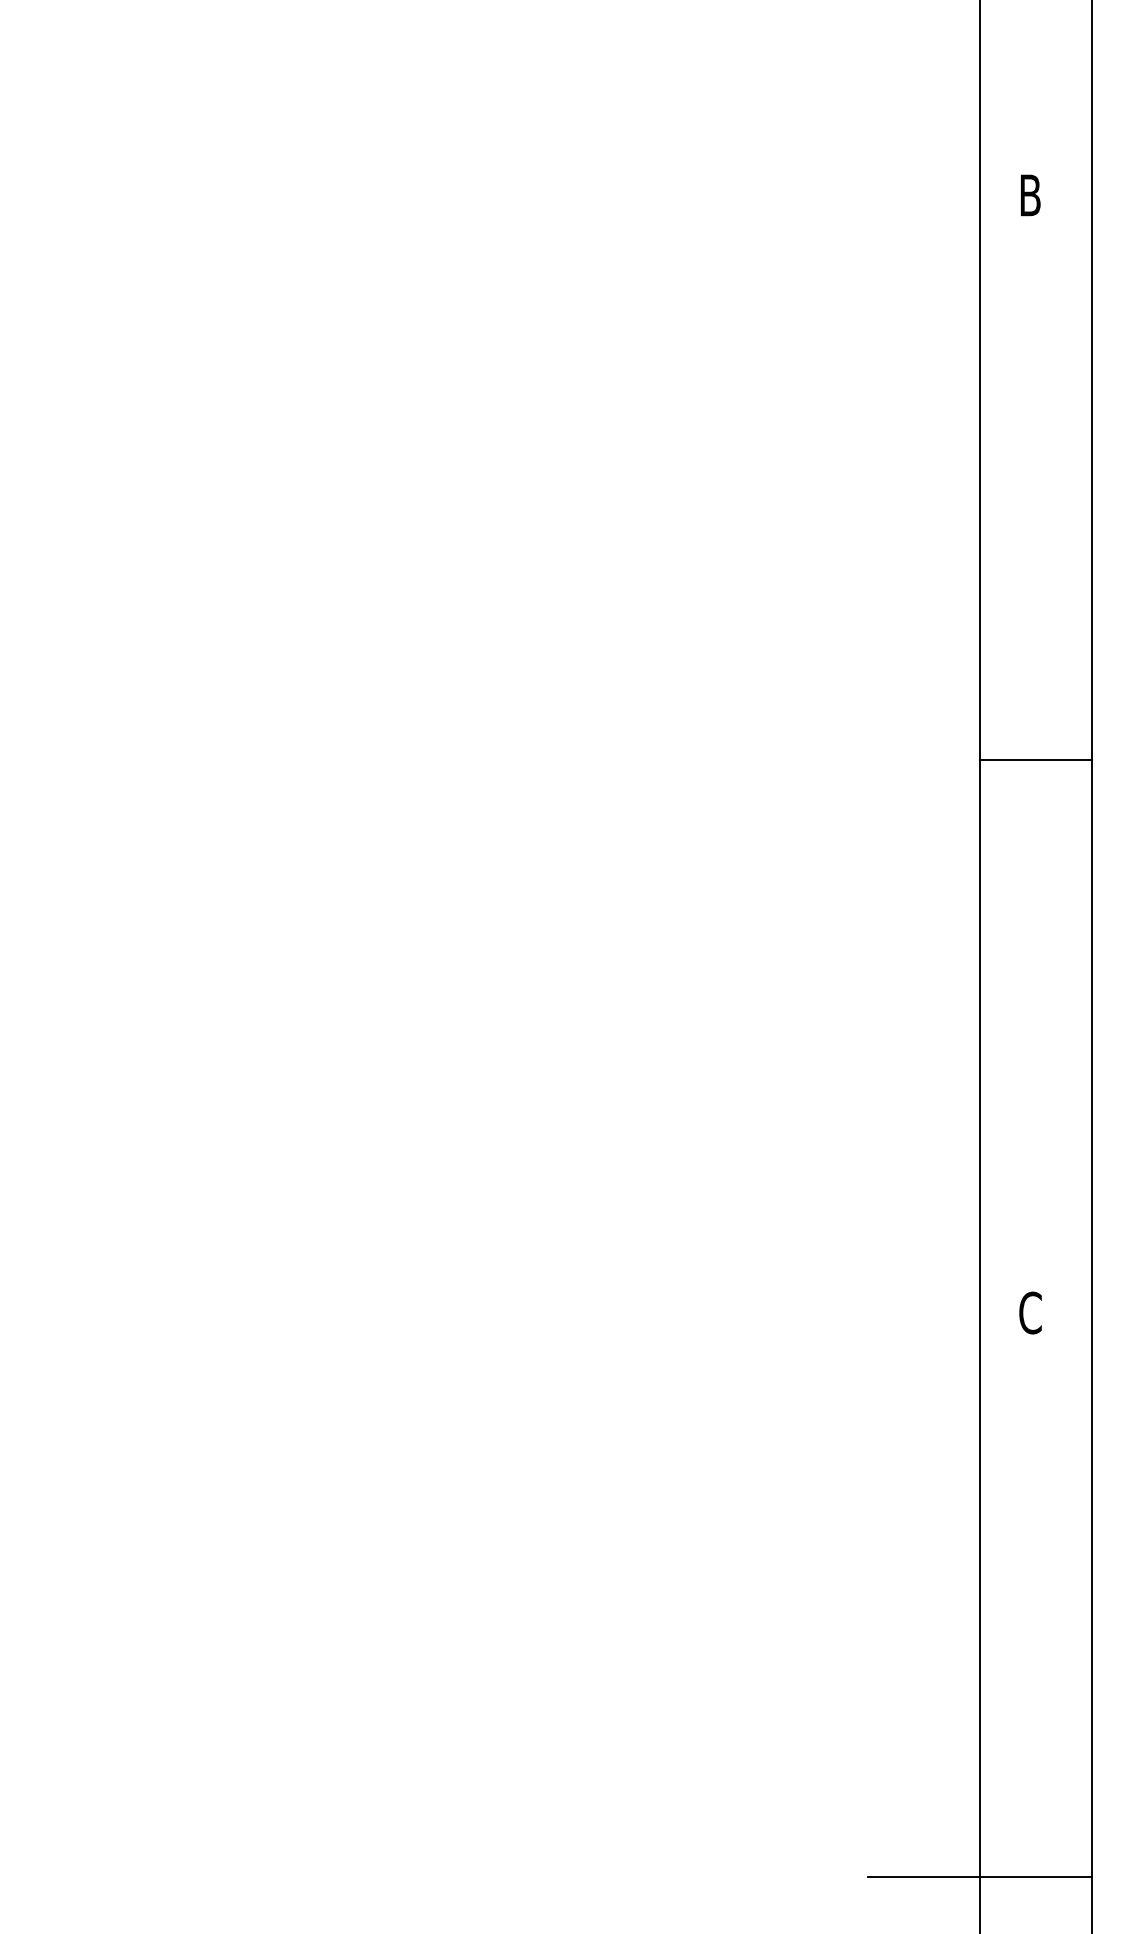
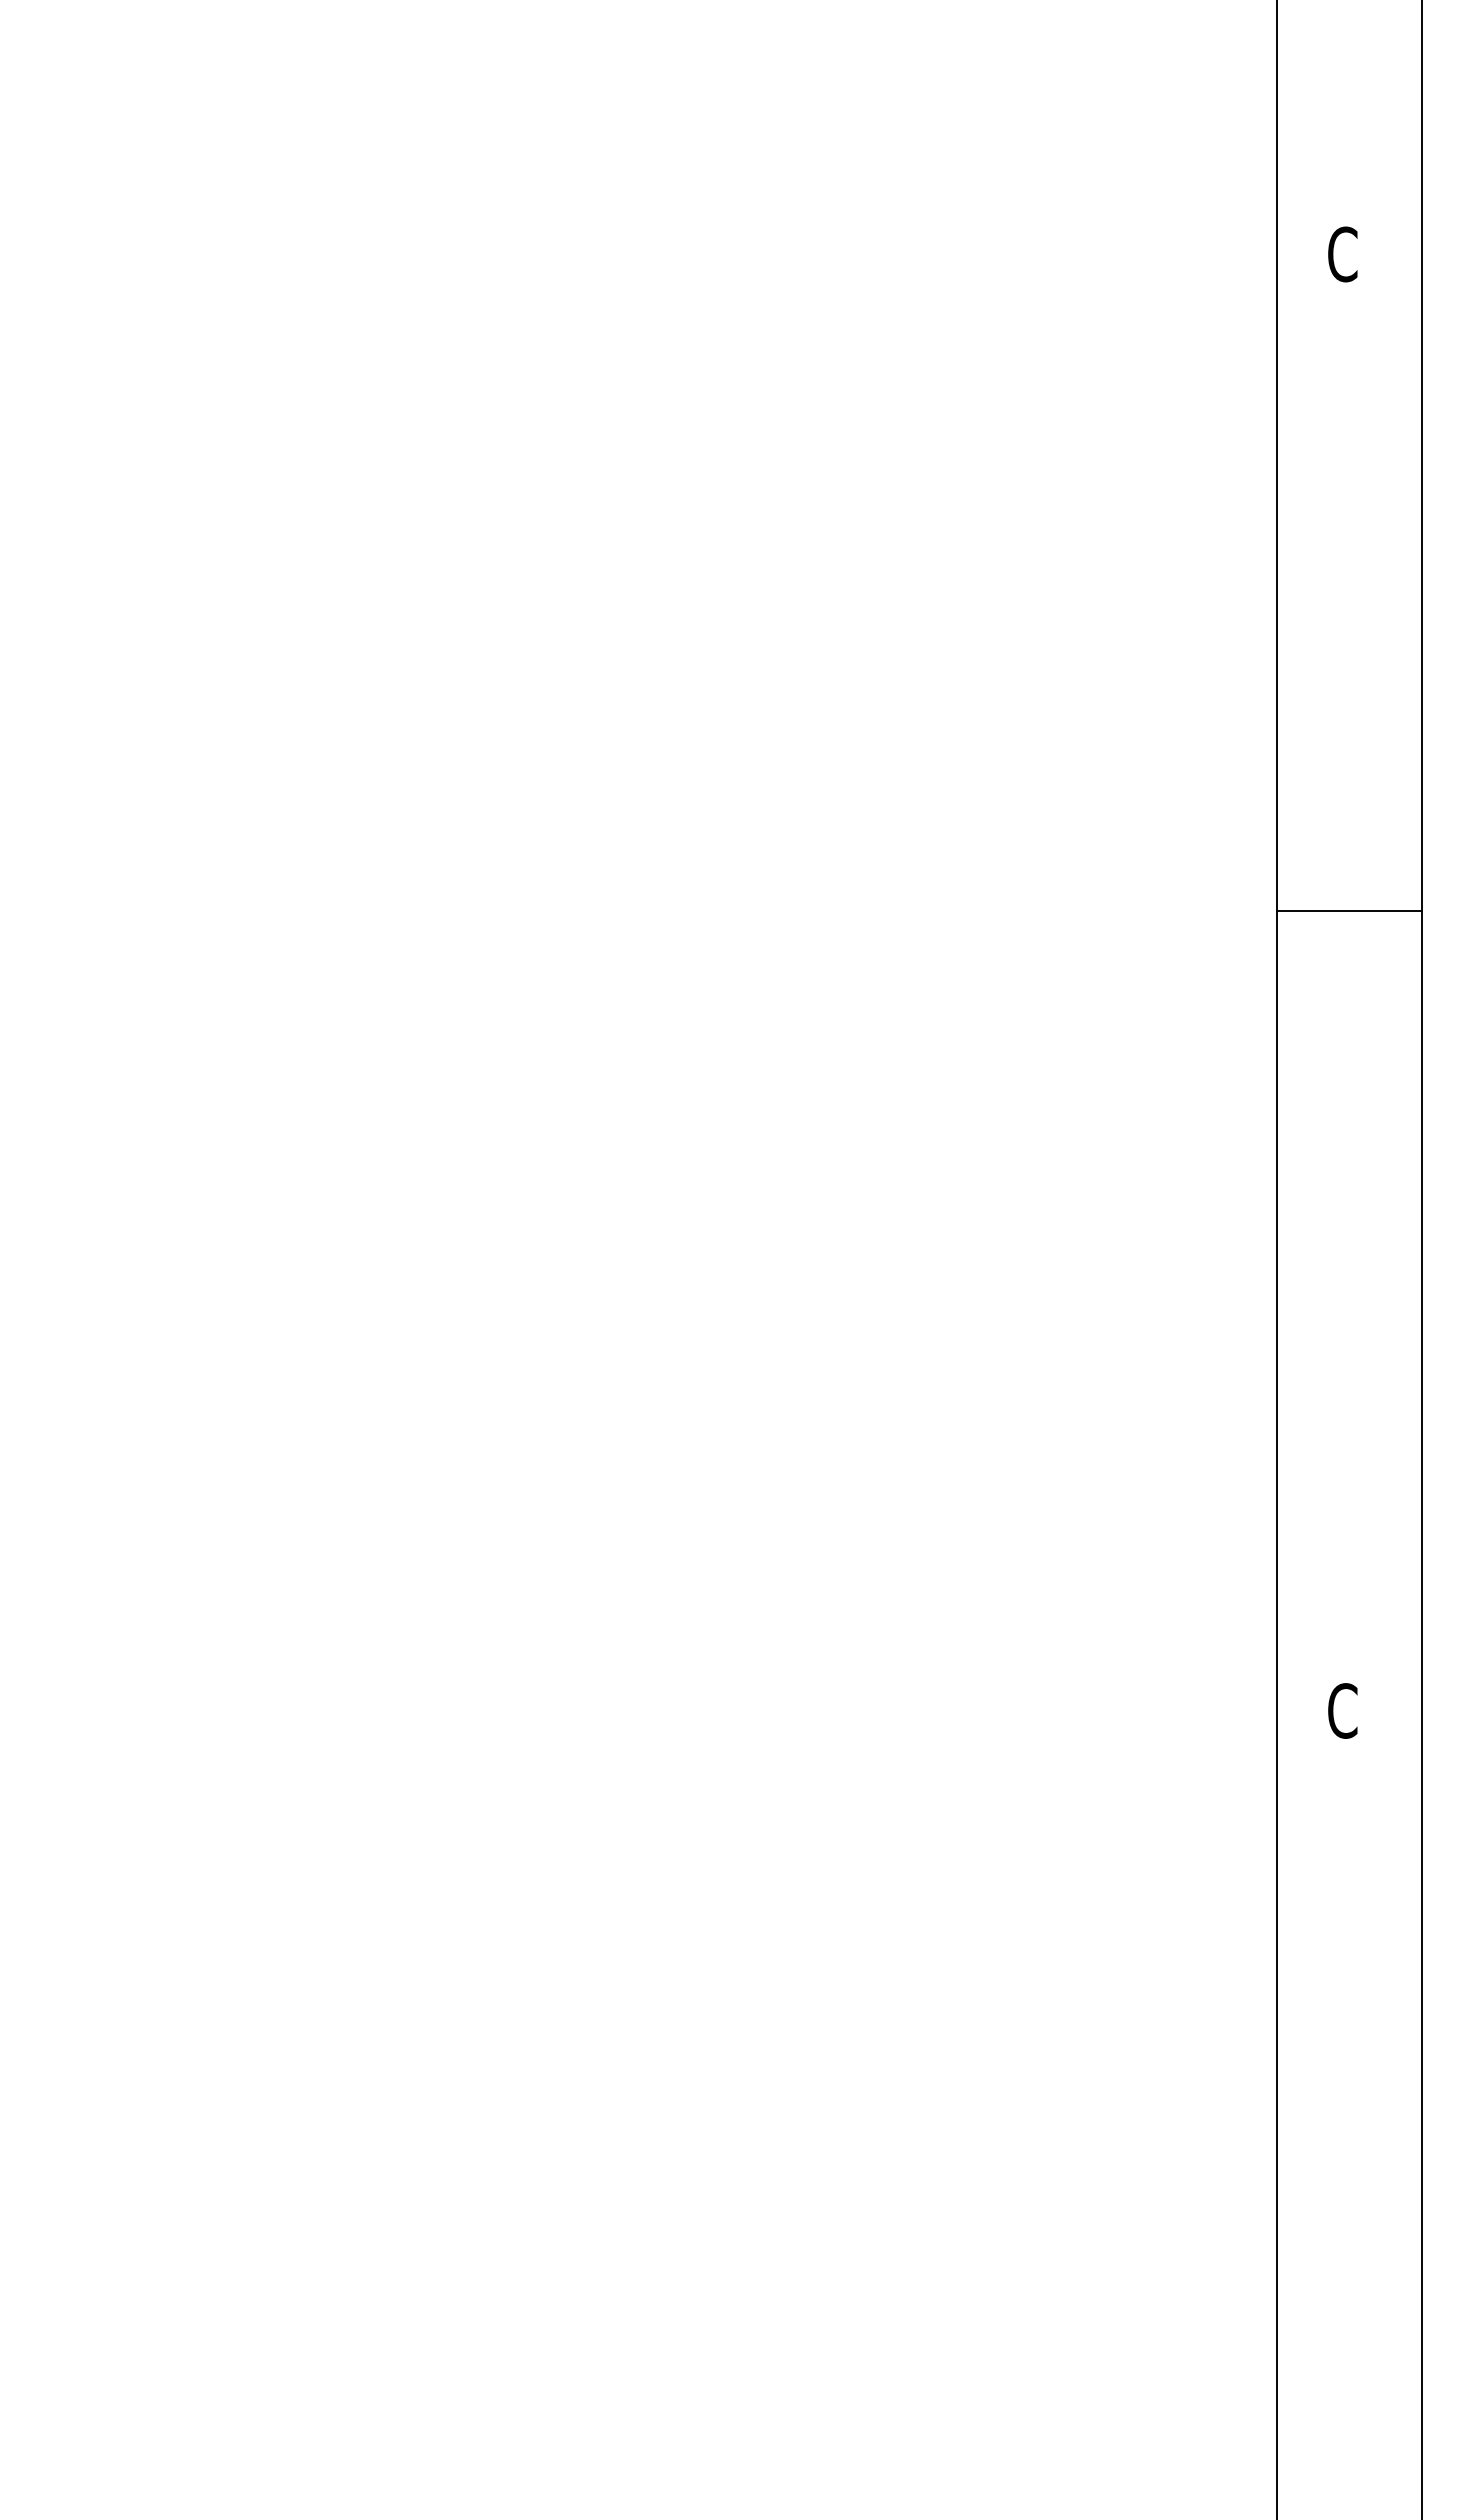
text: (1030, 195) -> (1342, 254), B -> C
line: (1035, 759) -> (1349, 910), moved
line: (979, 1877) -> (1276, 2446), removed

